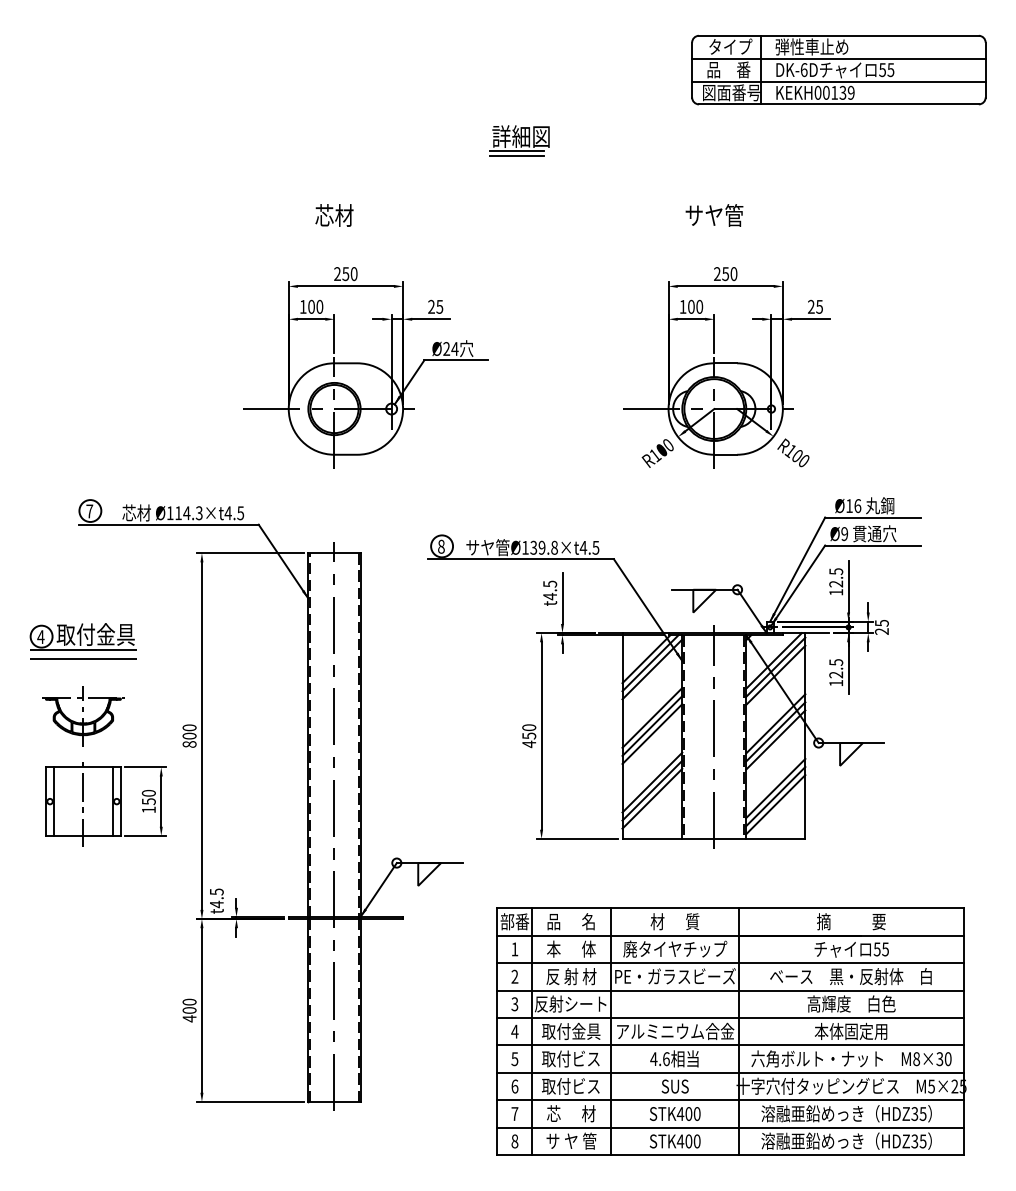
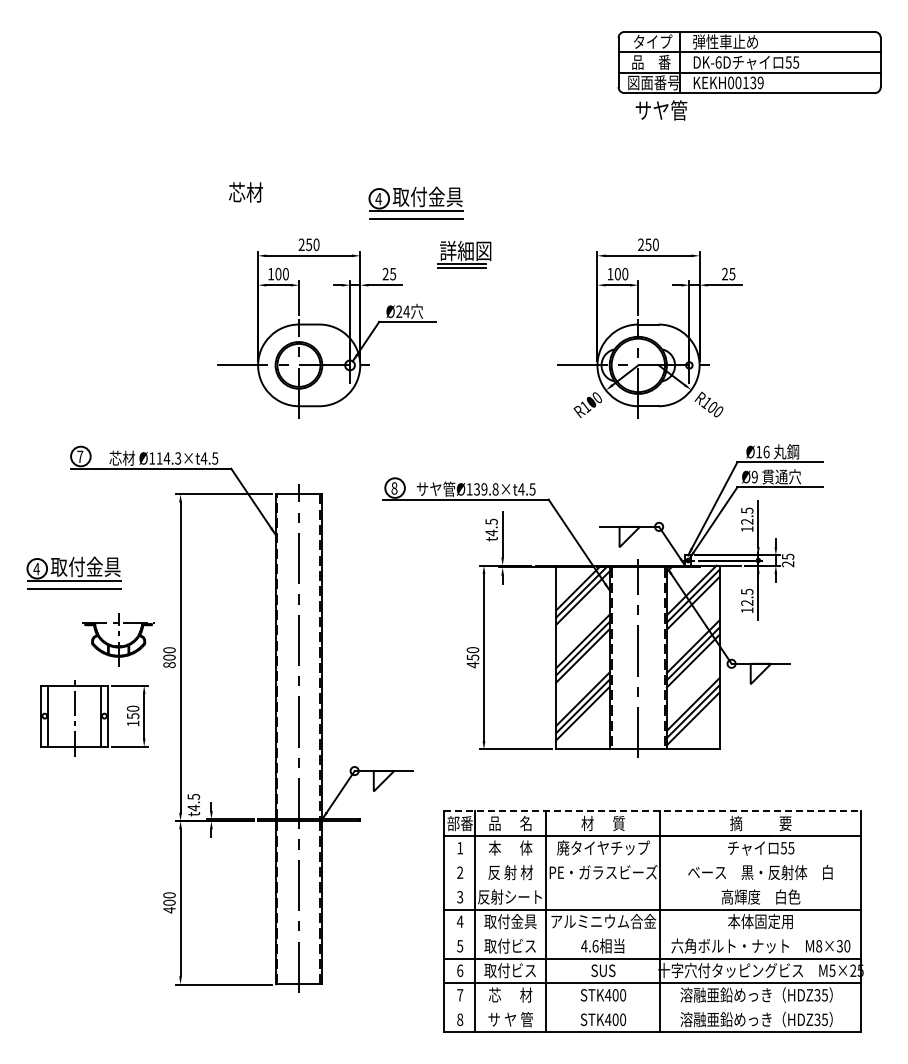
part: (519, 140) -> (464, 254), moved
text: (333, 215) -> (245, 192), moved
text: (714, 215) -> (661, 110), moved
part: (464, 226) -> (415, 202), added
part: (83, 715) -> (118, 639), moved
line: (731, 908) -> (653, 811), solid -> dashed
line: (730, 963) -> (652, 860), removed
line: (730, 991) -> (652, 885), removed
line: (730, 1045) -> (652, 934), removed
line: (730, 1127) -> (652, 1007), removed

